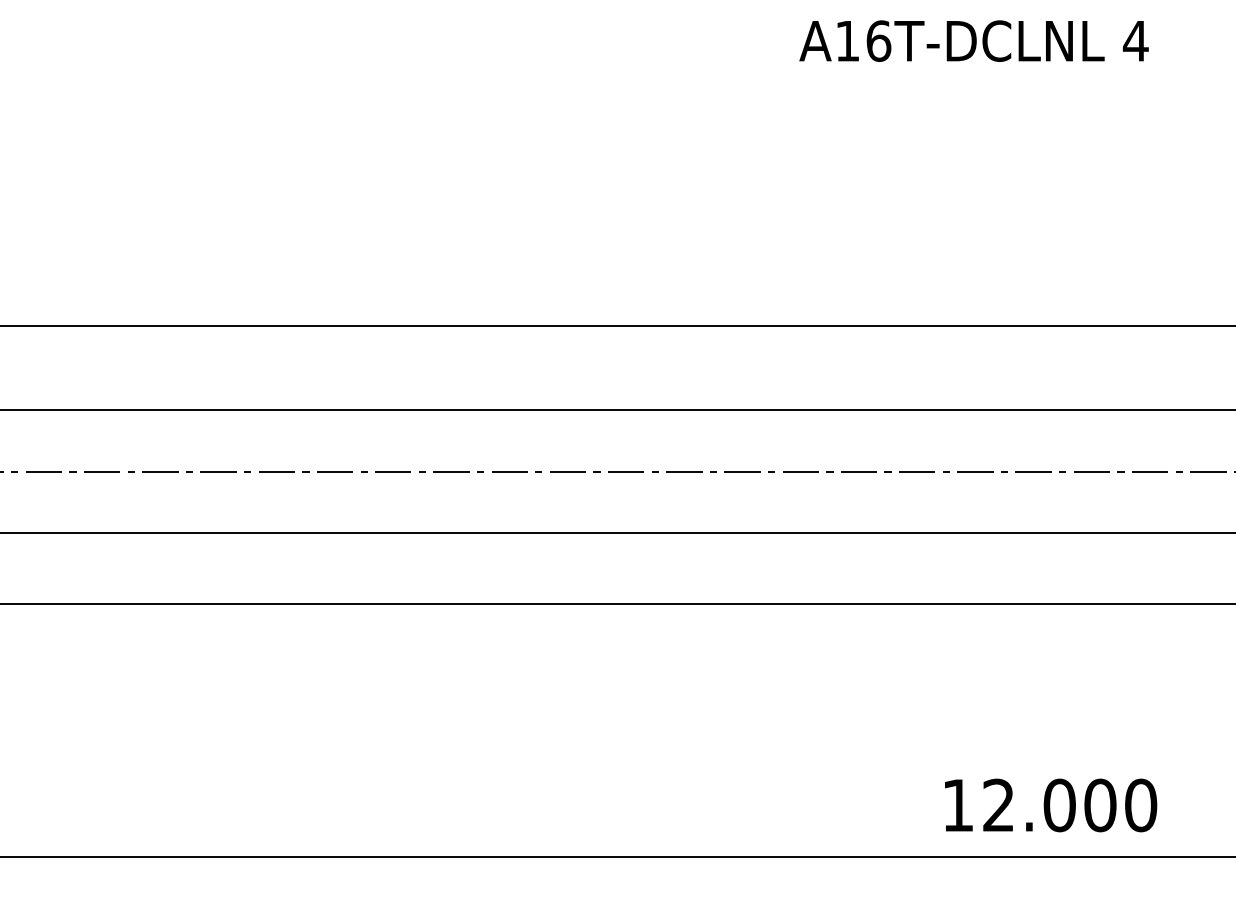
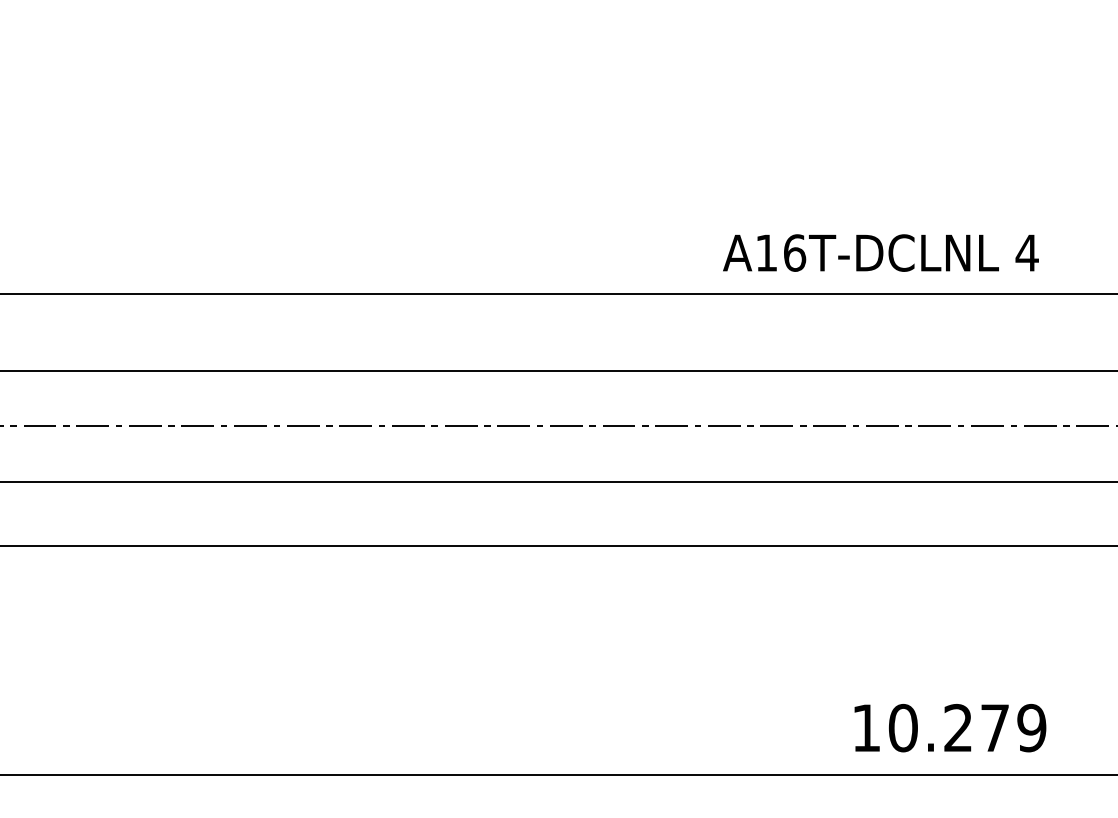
text: (973, 40) -> (880, 252), moved
text: (1069, 804) -> (967, 727), 12.000 -> 10.279

